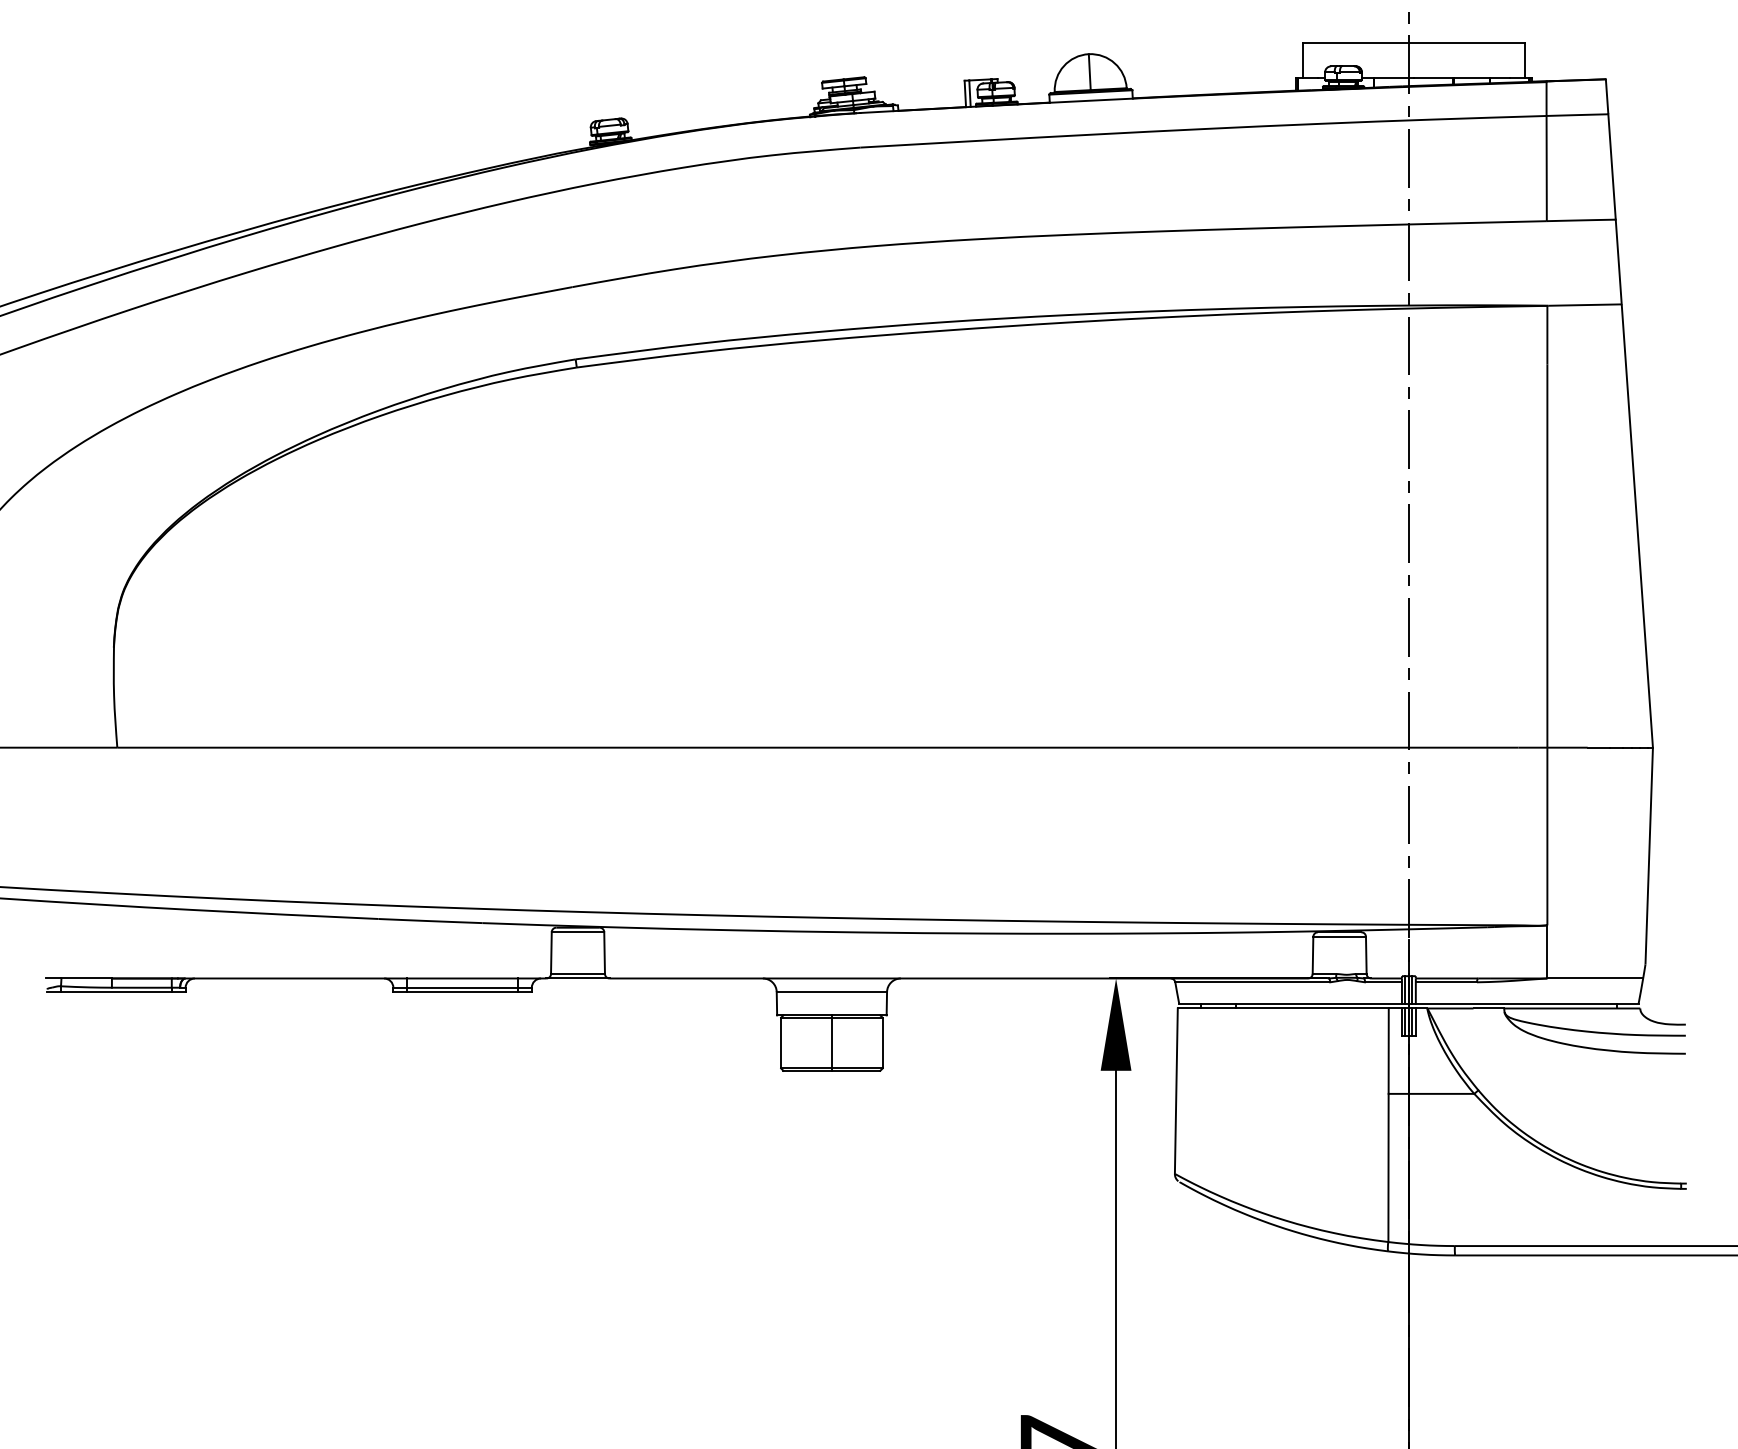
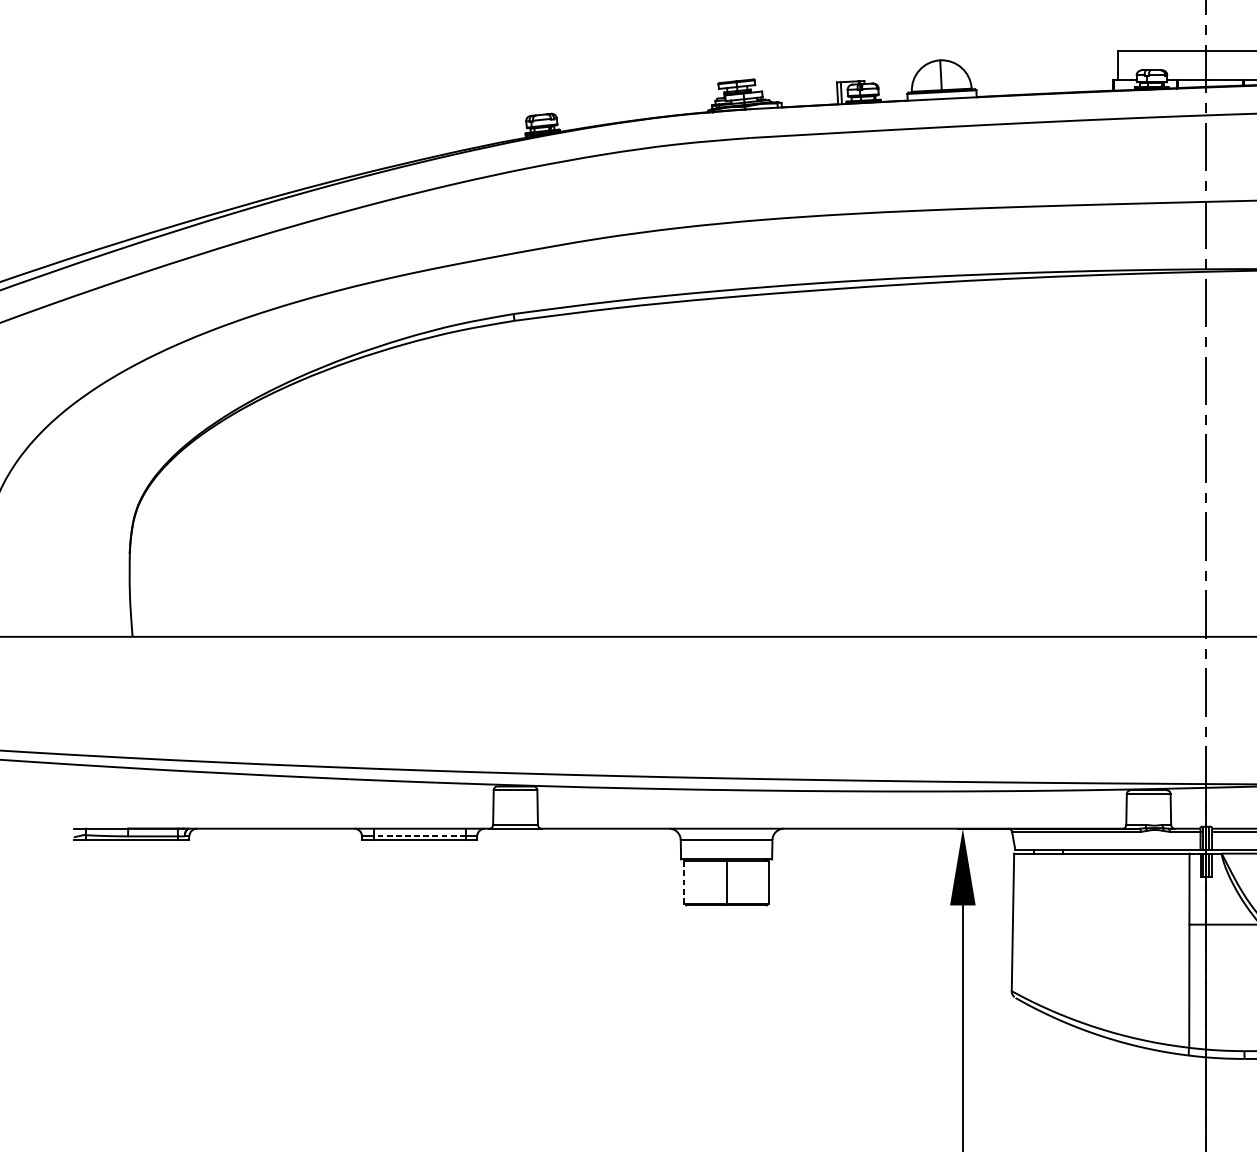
line: (462, 987) -> (419, 836), solid -> dashed
line: (781, 1043) -> (684, 882), solid -> dashed

